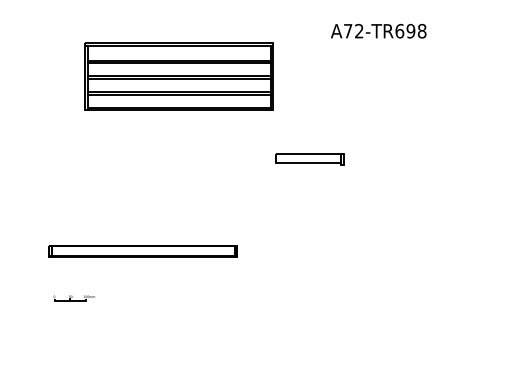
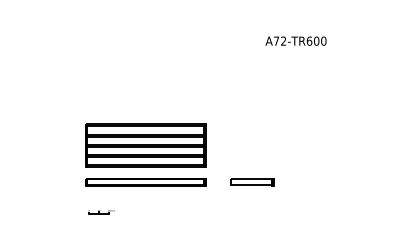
text: (415, 30) -> (319, 40), A72-TR698 -> A72-TR600
part: (178, 77) -> (145, 145), moved
part: (310, 160) -> (252, 182), moved

